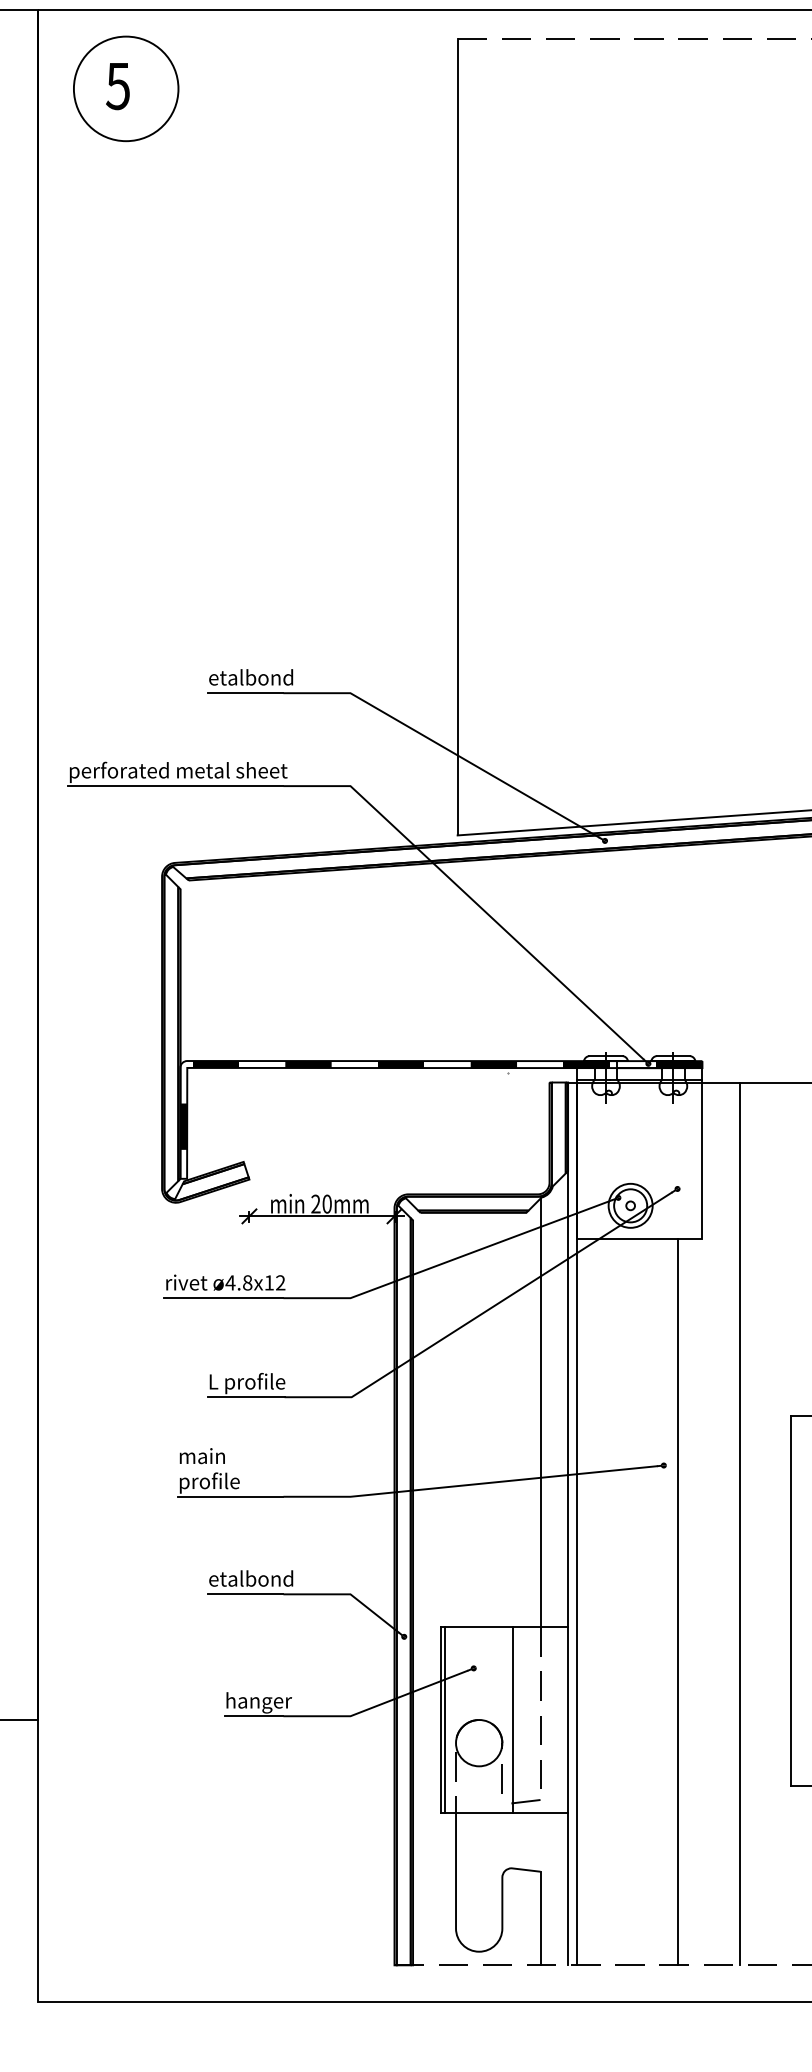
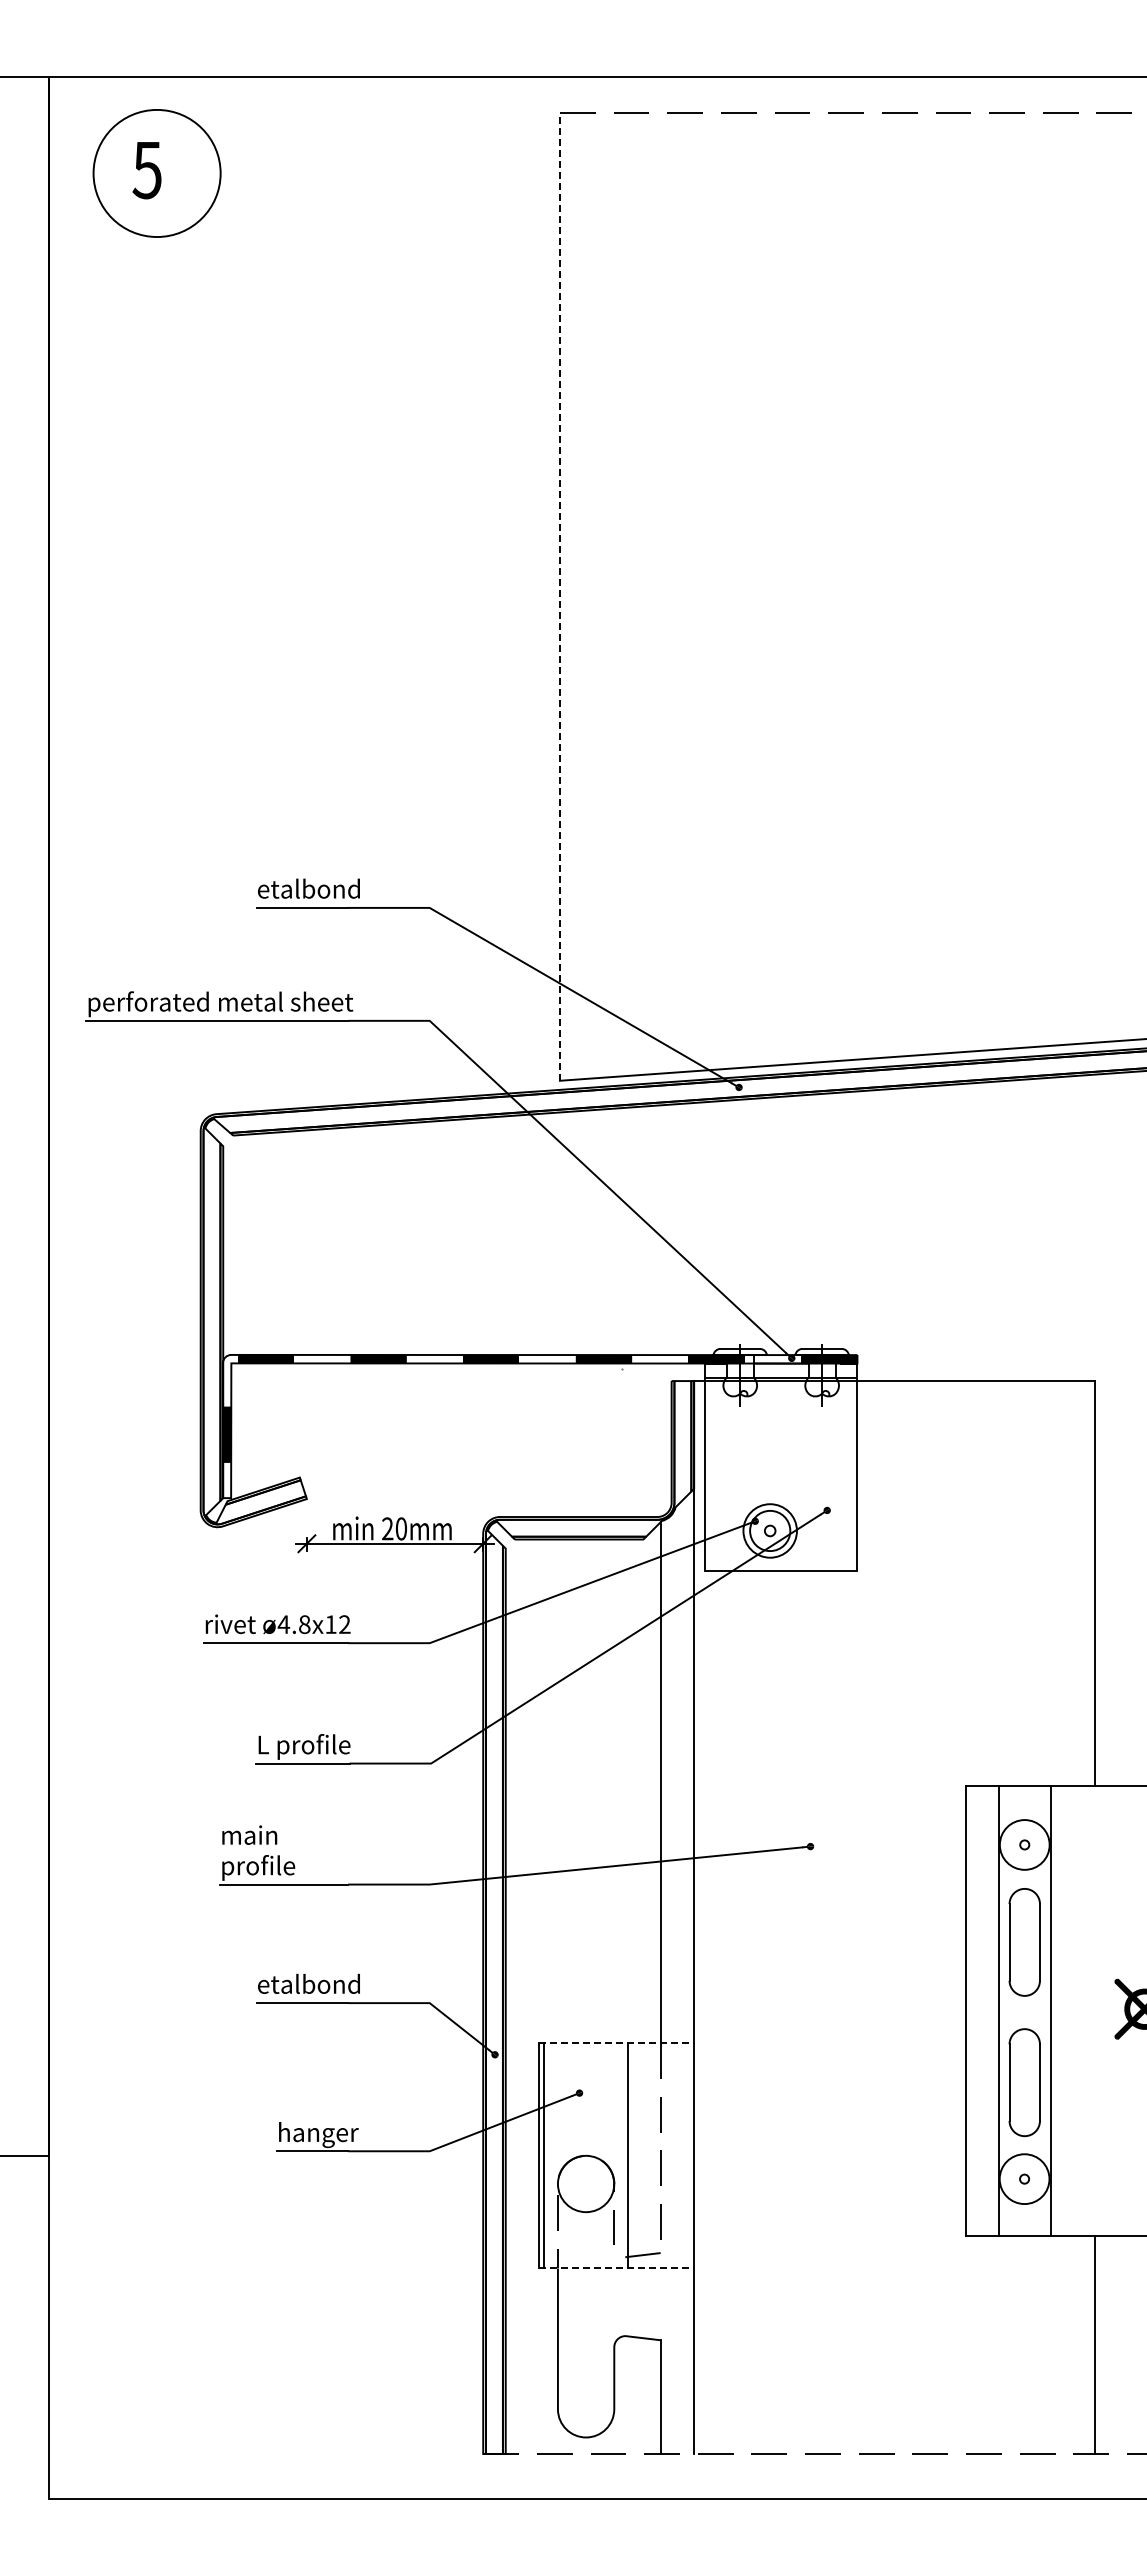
line: (457, 436) -> (559, 596), solid -> dashed
line: (577, 1523) -> (705, 1917), removed
line: (740, 1523) -> (903, 1917), removed
line: (677, 1601) -> (827, 2011), removed
line: (505, 1627) -> (617, 2043), solid -> dashed
line: (505, 1812) -> (617, 2268), solid -> dashed

